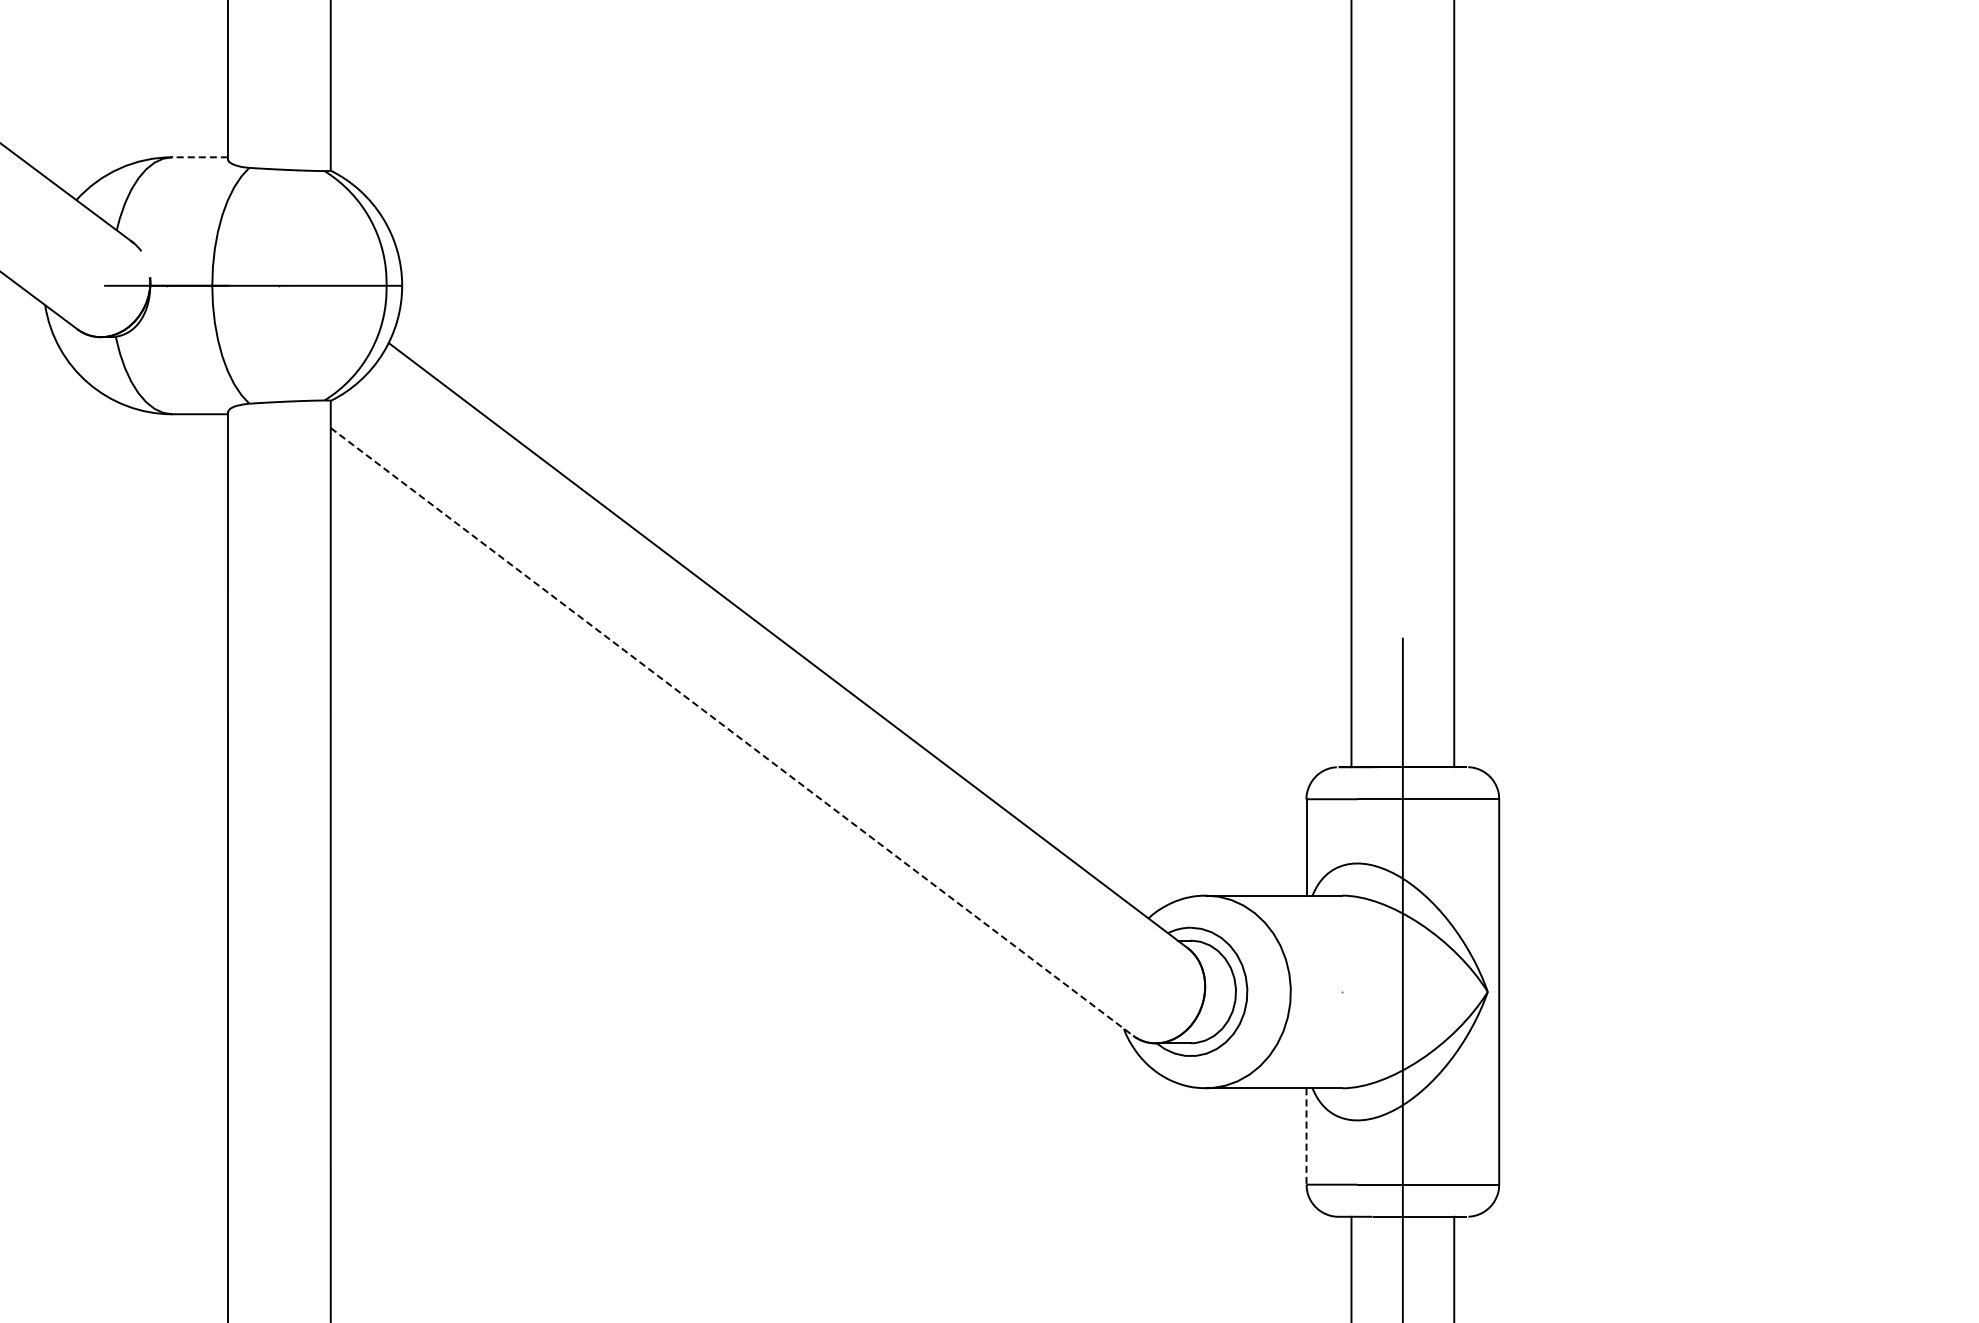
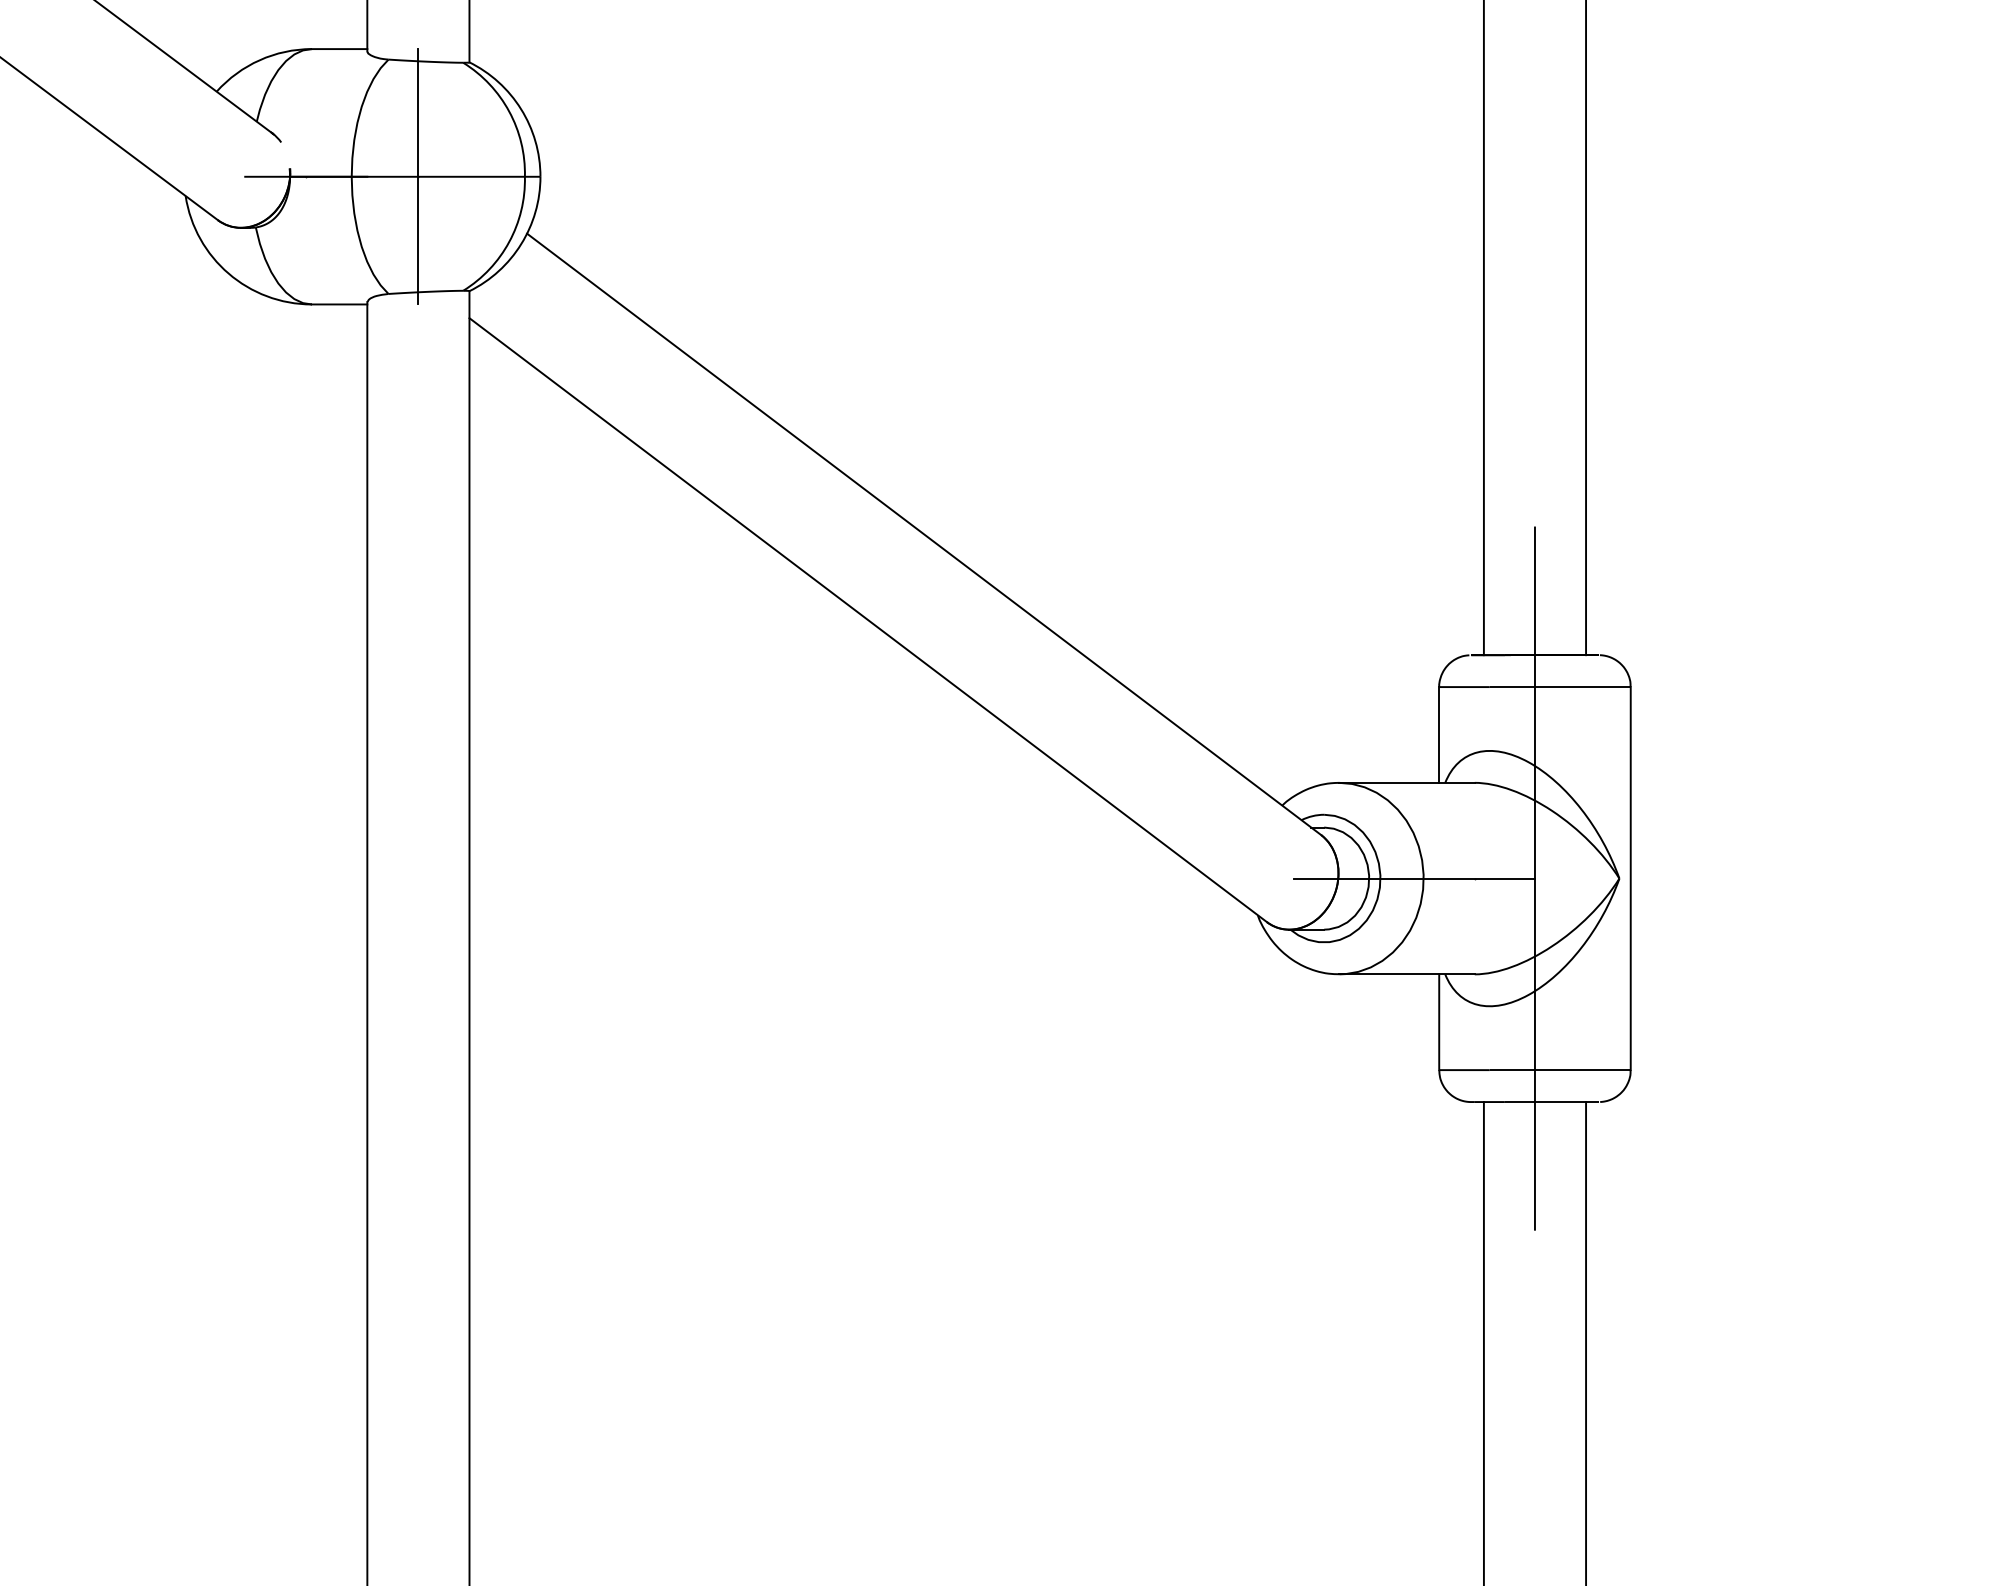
line: (199, 157) -> (339, 49), dashed -> solid
line: (279, 285) -> (418, 176), added
line: (732, 732) -> (868, 620), dashed -> solid
line: (1281, 991) -> (1414, 878), added
line: (1306, 1136) -> (1439, 1022), dashed -> solid

